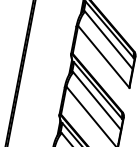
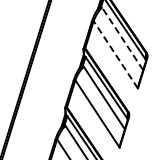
line: (108, 39) -> (122, 38), solid -> dashed
line: (103, 56) -> (115, 54), solid -> dashed

